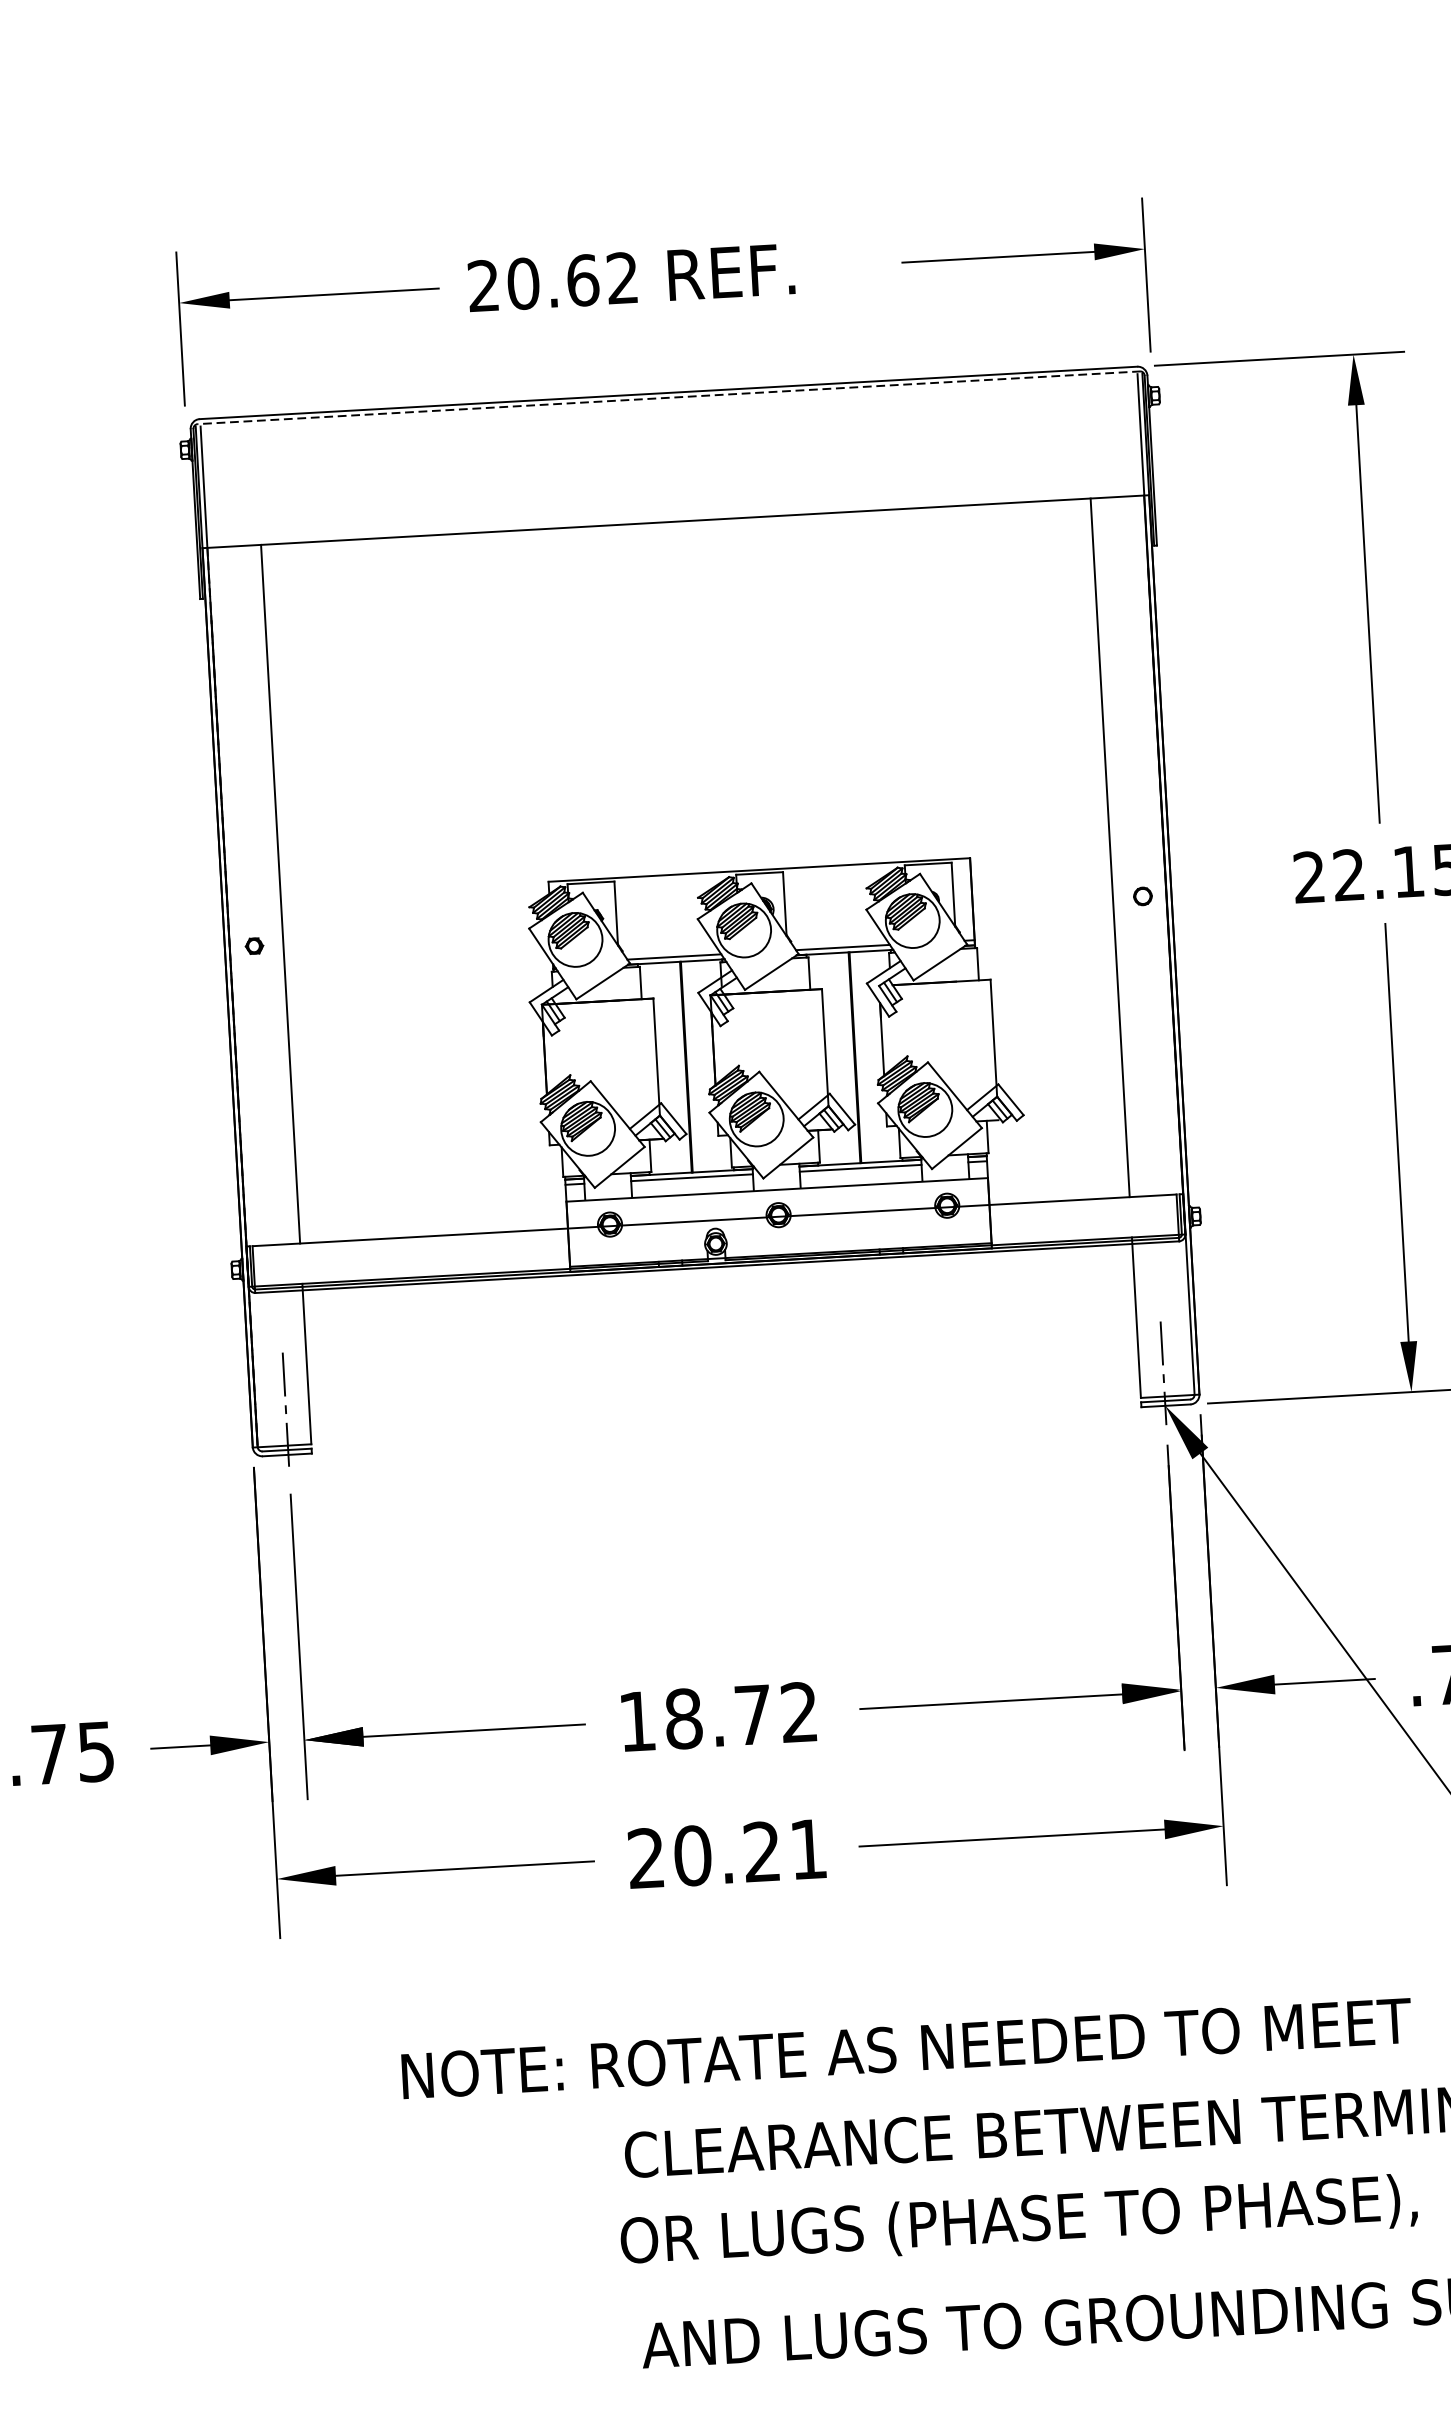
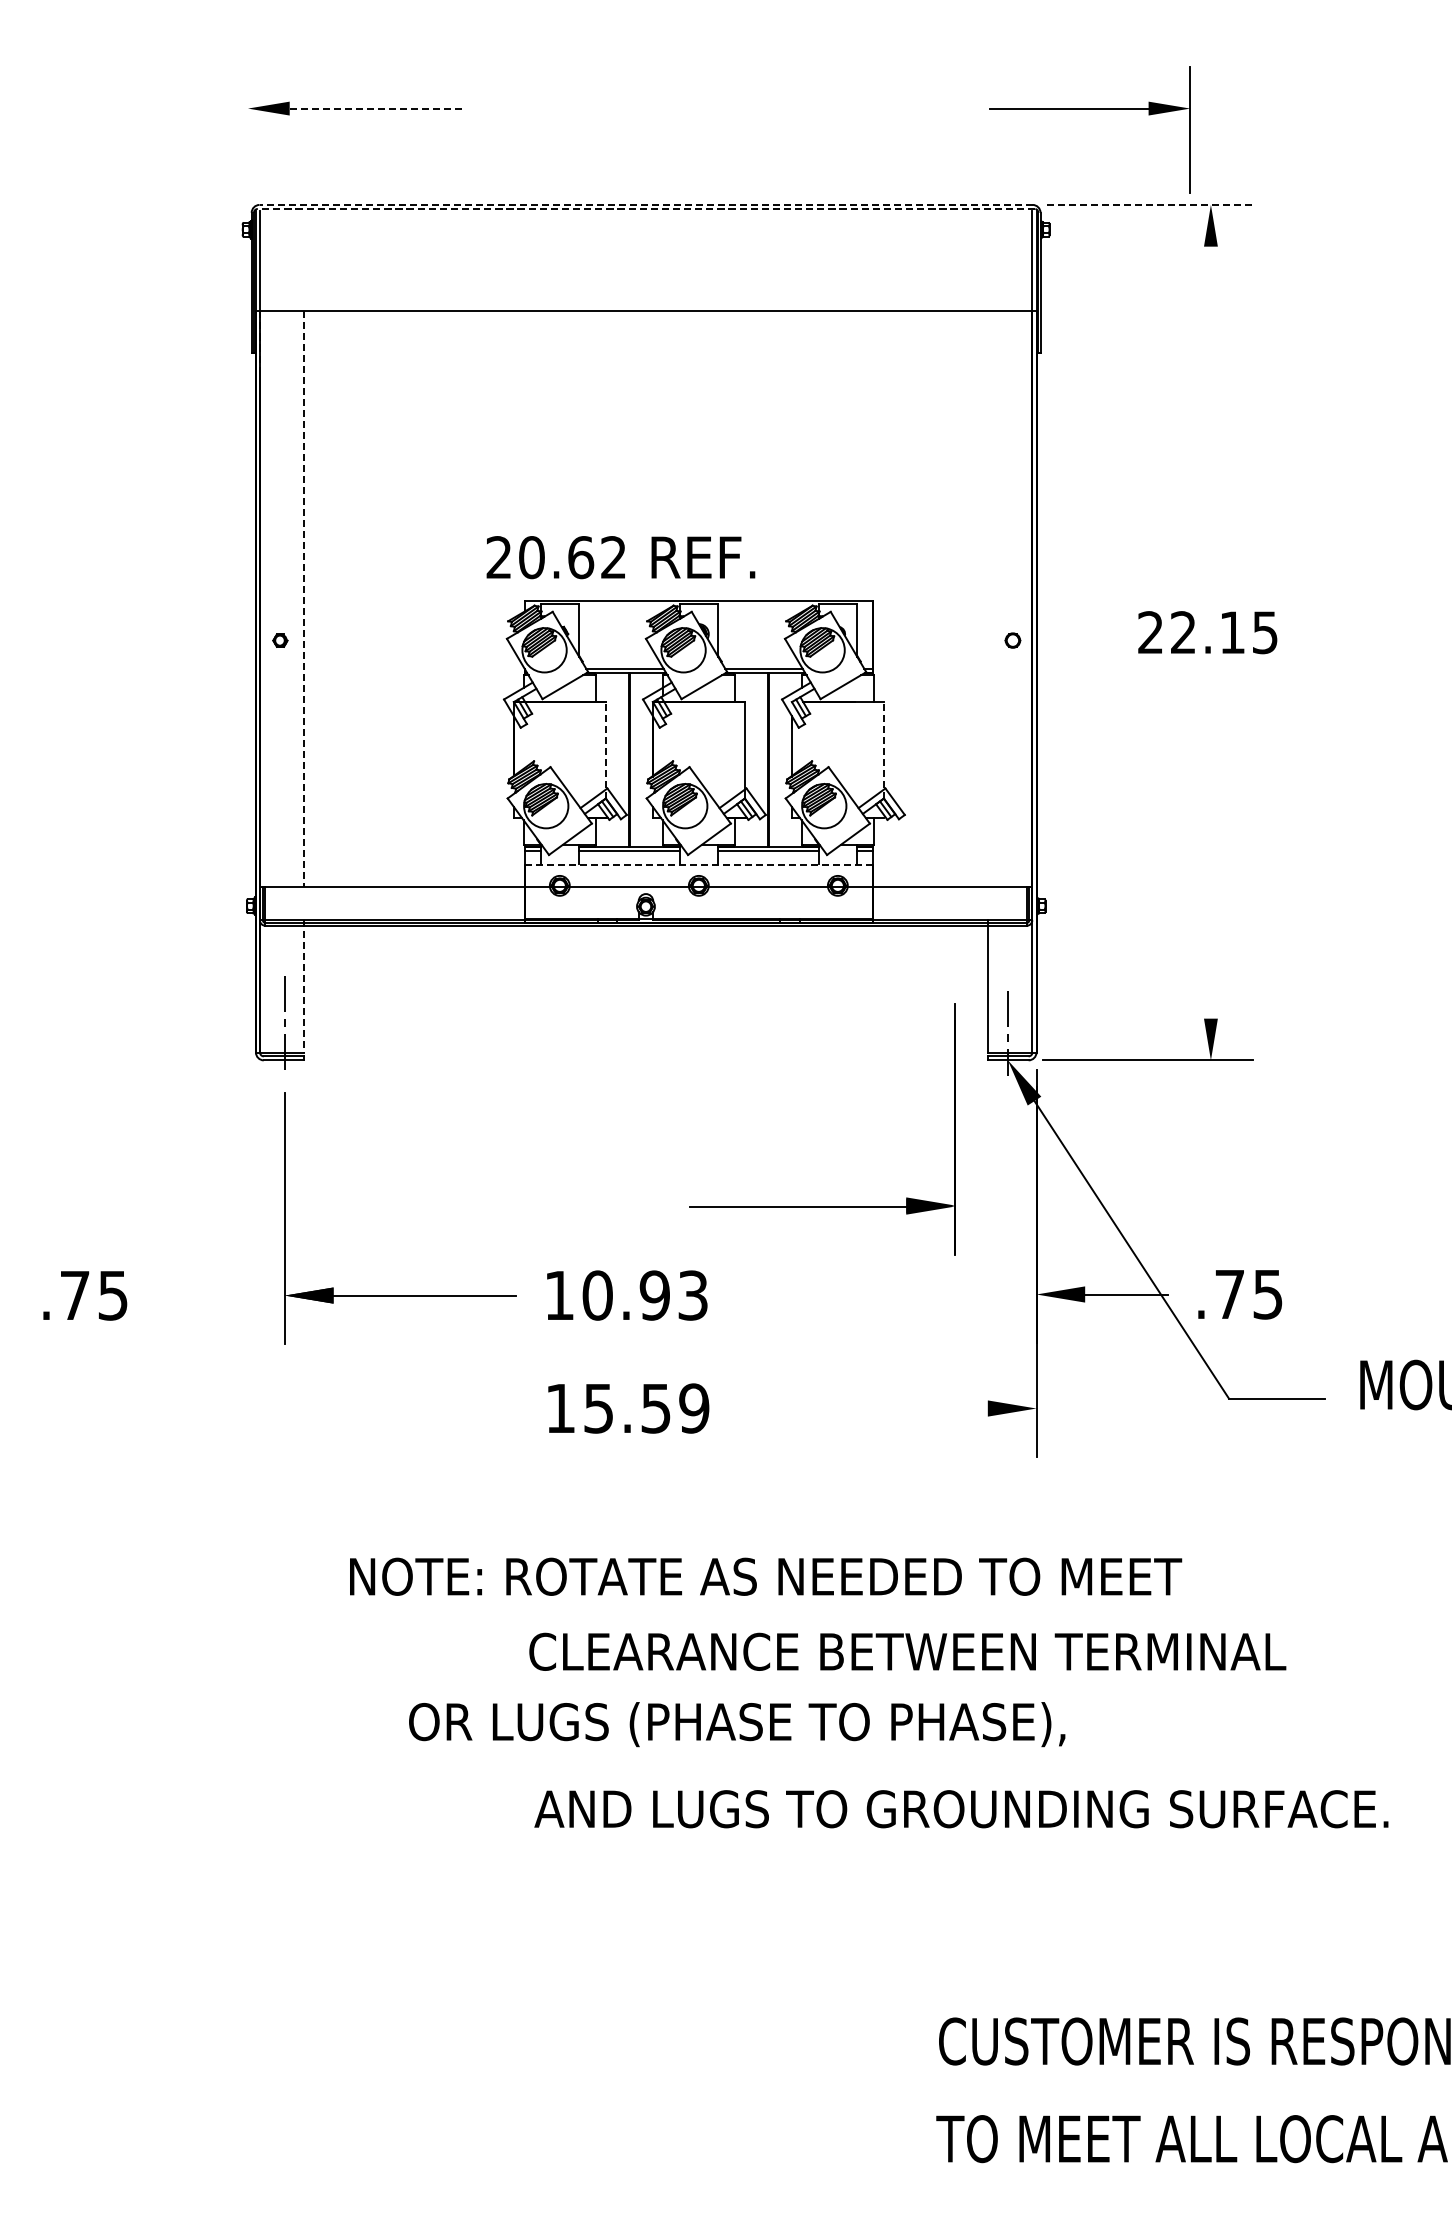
part: (1022, 257) -> (1089, 109), moved
text: (630, 277) -> (620, 557), moved
line: (334, 294) -> (376, 108), solid -> dashed
line: (181, 328) -> (248, 129), removed
line: (1278, 358) -> (1149, 204), solid -> dashed
line: (668, 392) -> (646, 204), solid -> dashed
line: (1367, 613) -> (1210, 418), removed
line: (1110, 848) -> (988, 599), removed
line: (280, 894) -> (304, 599), solid -> dashed
line: (993, 1037) -> (883, 749), solid -> dashed
line: (656, 1056) -> (605, 749), solid -> dashed
line: (1396, 1132) -> (1210, 846), removed
line: (776, 1190) -> (698, 865), solid -> dashed
line: (307, 1365) -> (304, 987), solid -> dashed
part: (1020, 1700) -> (822, 1206), moved
part: (267, 1701) -> (256, 1262), removed
text: (740, 1715) -> (644, 1295), 18.72 -> 10.93
line: (1011, 1838) -> (861, 1408), removed
text: (727, 1853) -> (627, 1408), 20.21 -> 15.59
text: (1019, 2221) -> (737, 1724), moved

